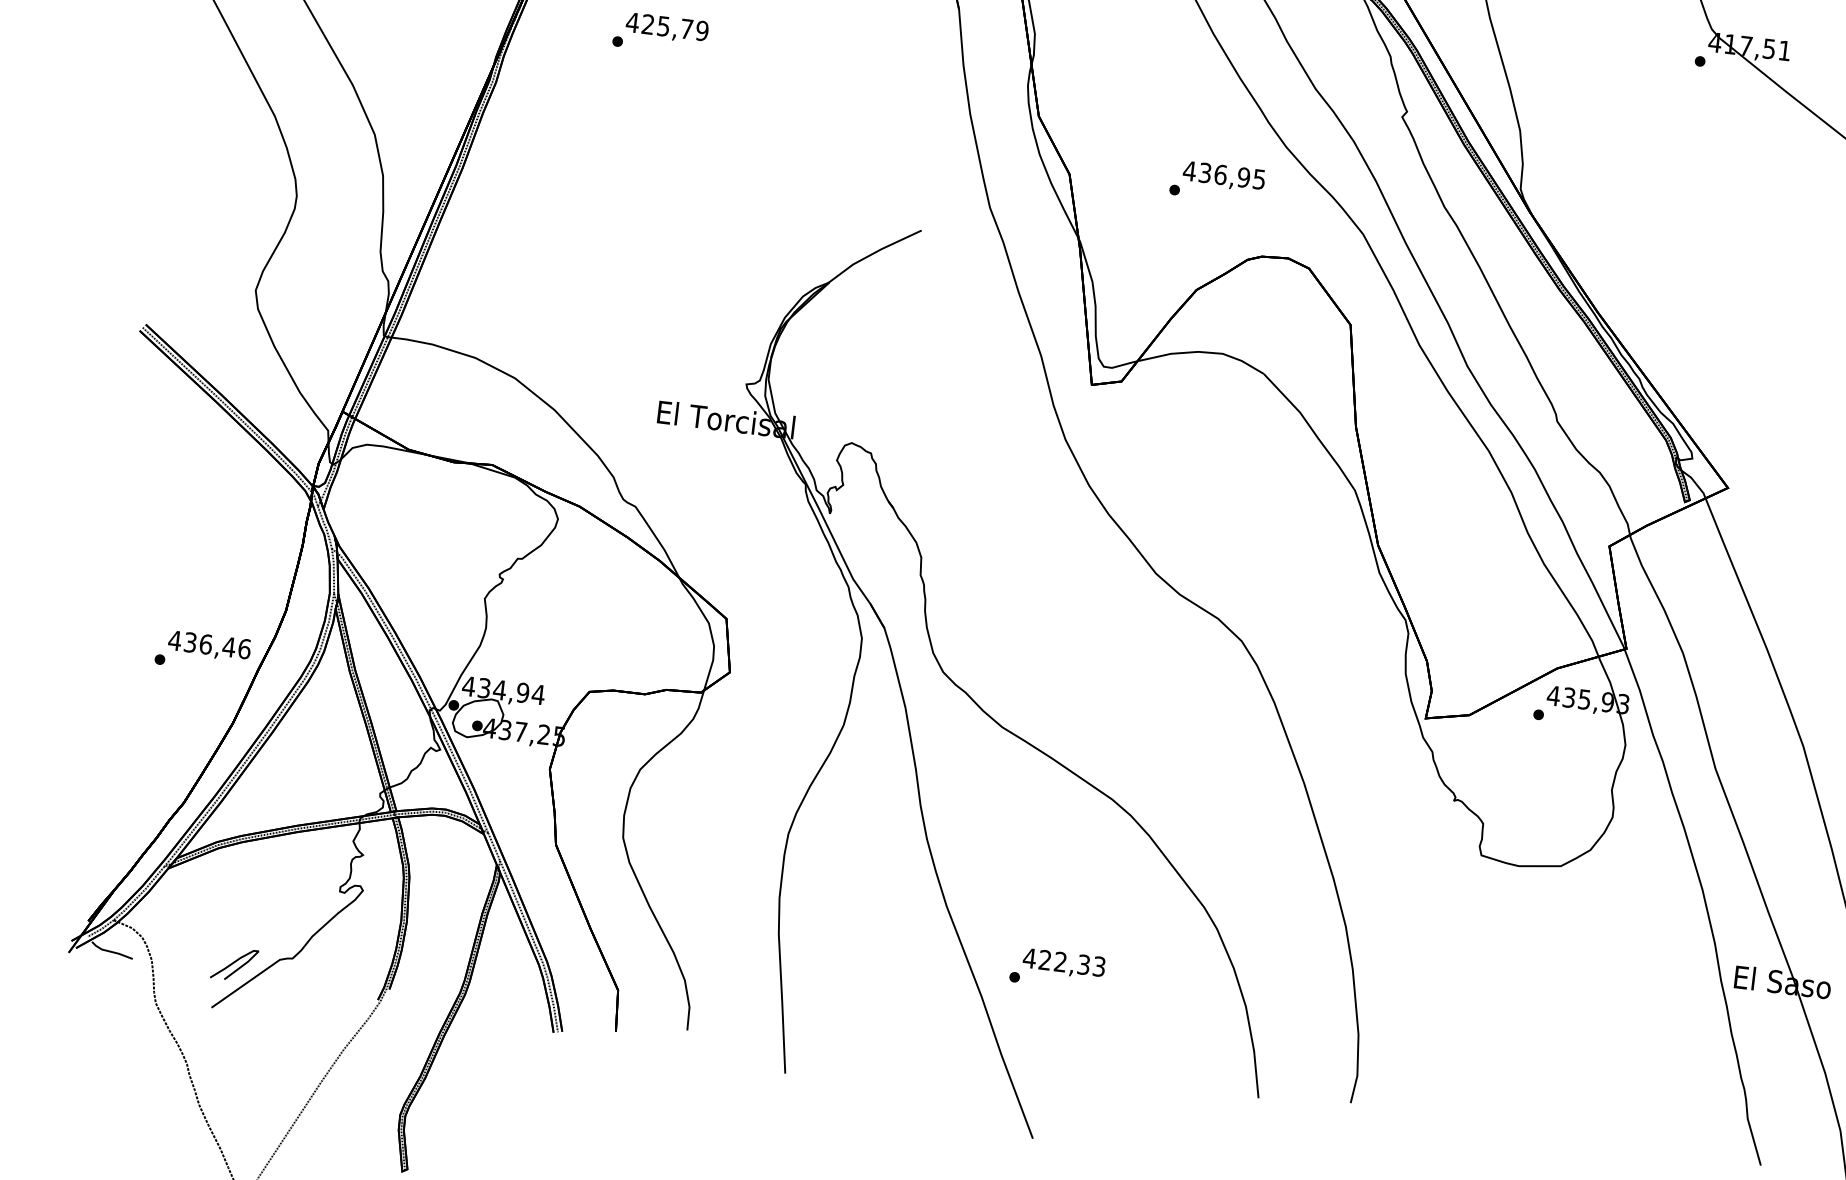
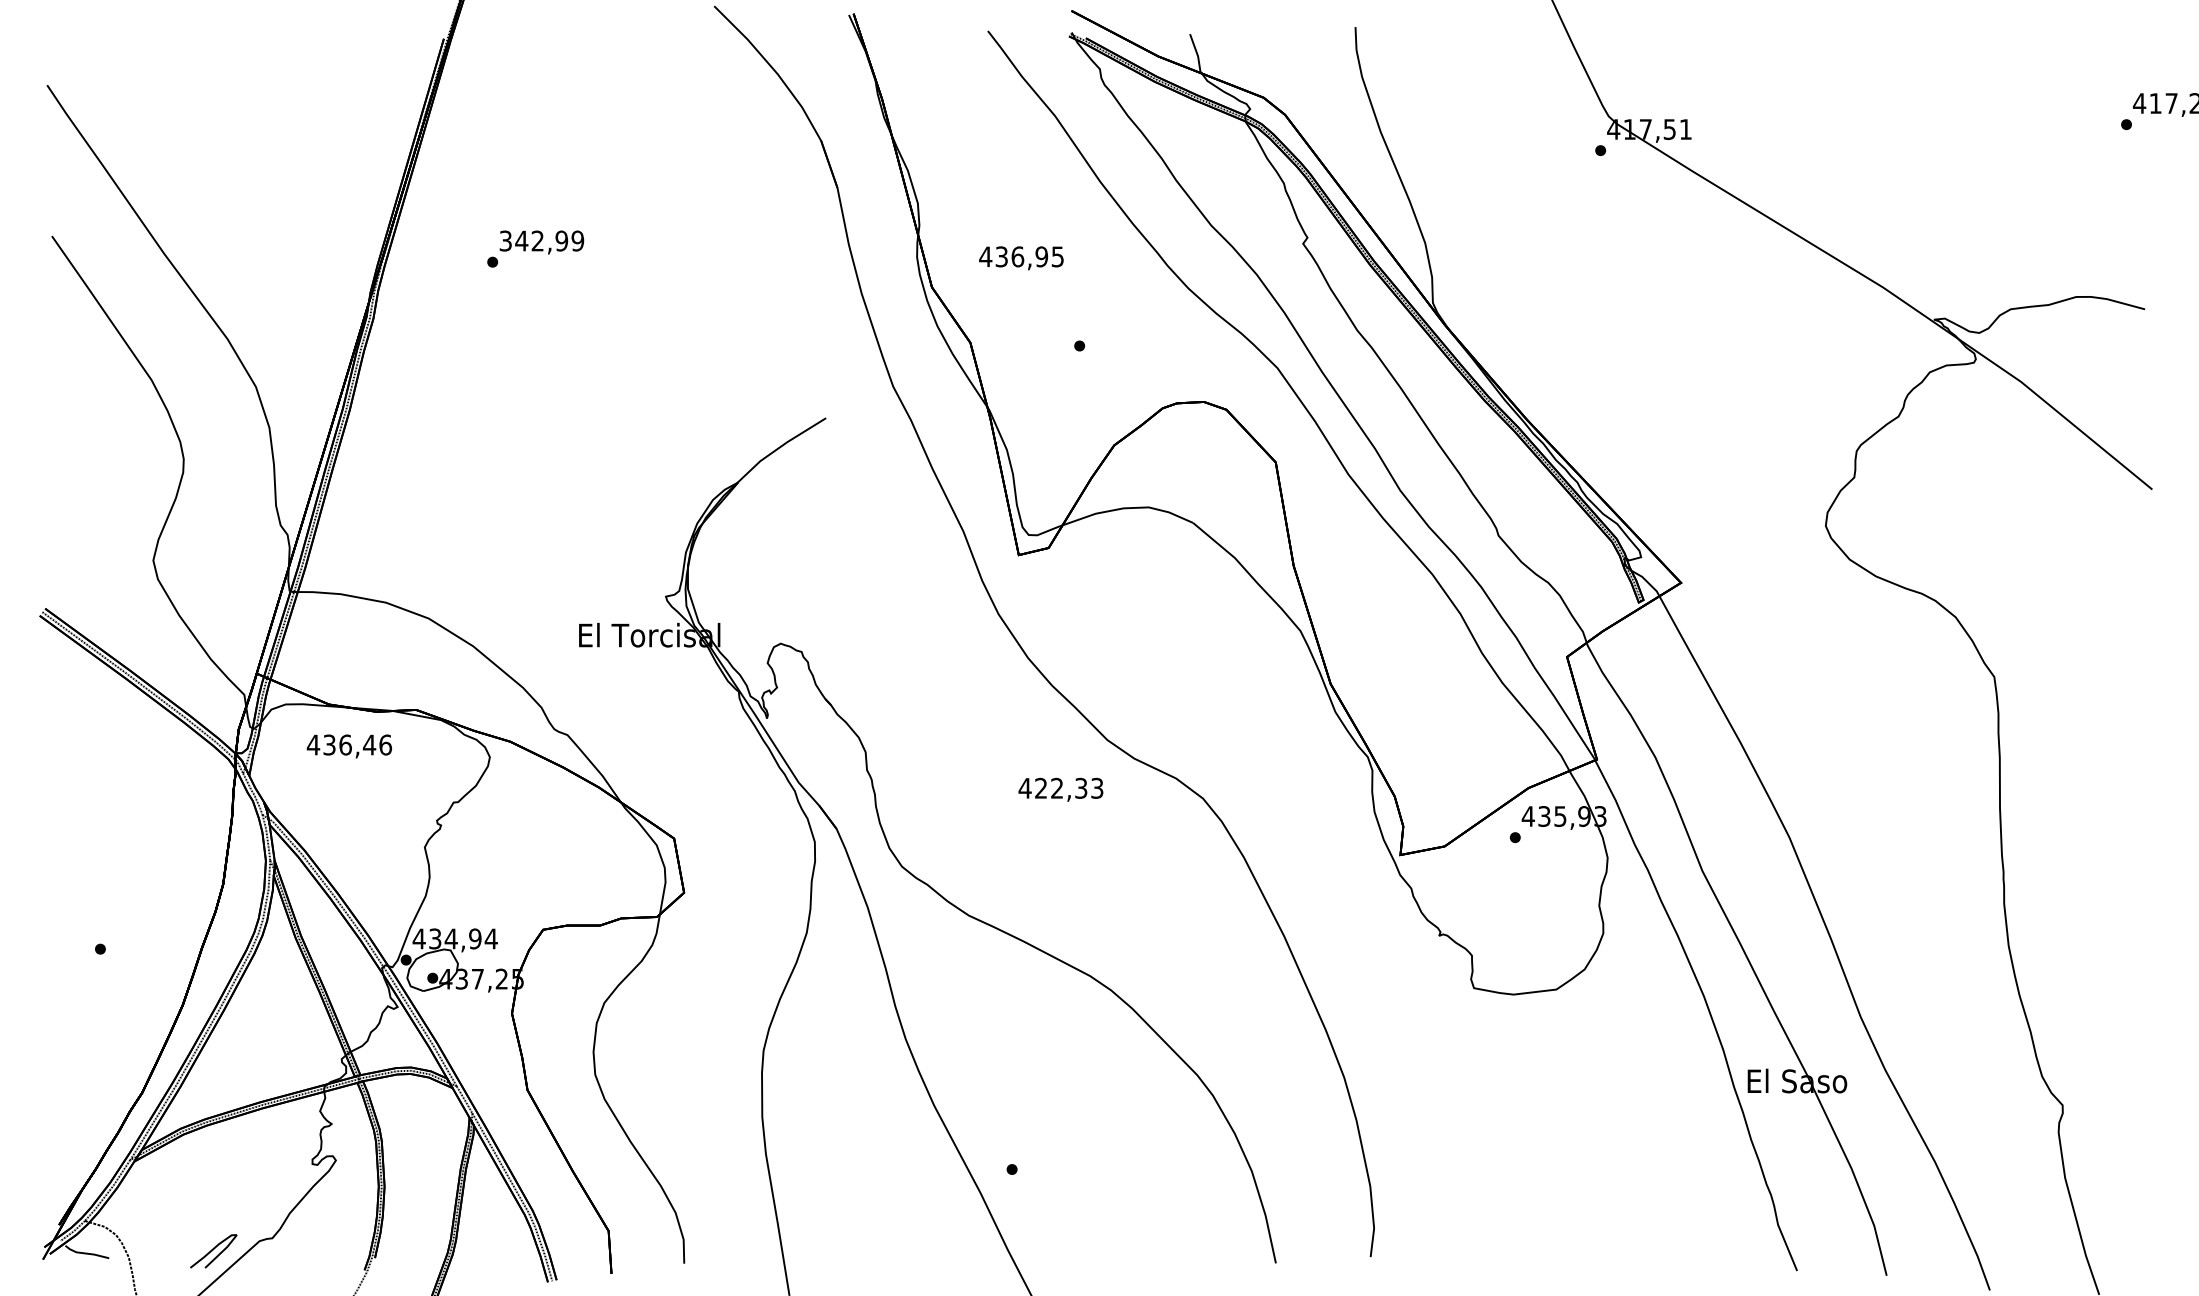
text: (659, 25) -> (533, 240), 425,79 -> 342,99
text: (1224, 176) -> (1021, 258), moved
text: (208, 646) -> (348, 746), moved
text: (1063, 963) -> (1060, 789), moved

